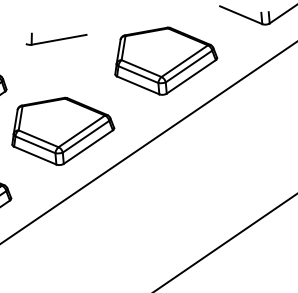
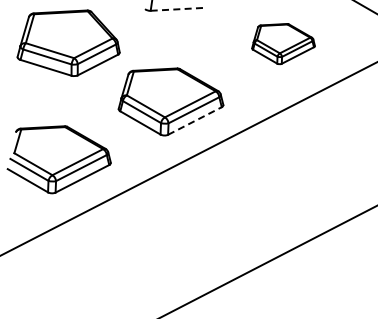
line: (59, 39) -> (179, 9), solid -> dashed
part: (165, 60) -> (283, 43), size x0.6
line: (88, 146) -> (195, 120), solid -> dashed

